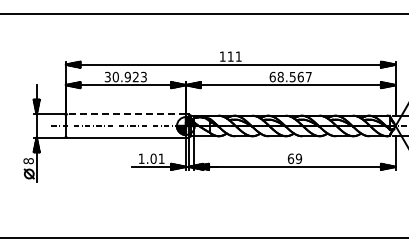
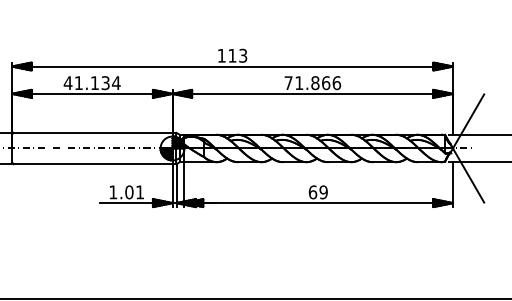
text: (238, 56) -> (242, 55), 111 -> 113
text: (125, 76) -> (91, 82), 30.923 -> 41.134
text: (290, 76) -> (312, 82), 68.567 -> 71.866
line: (126, 114) -> (93, 133), dashed -> solid

